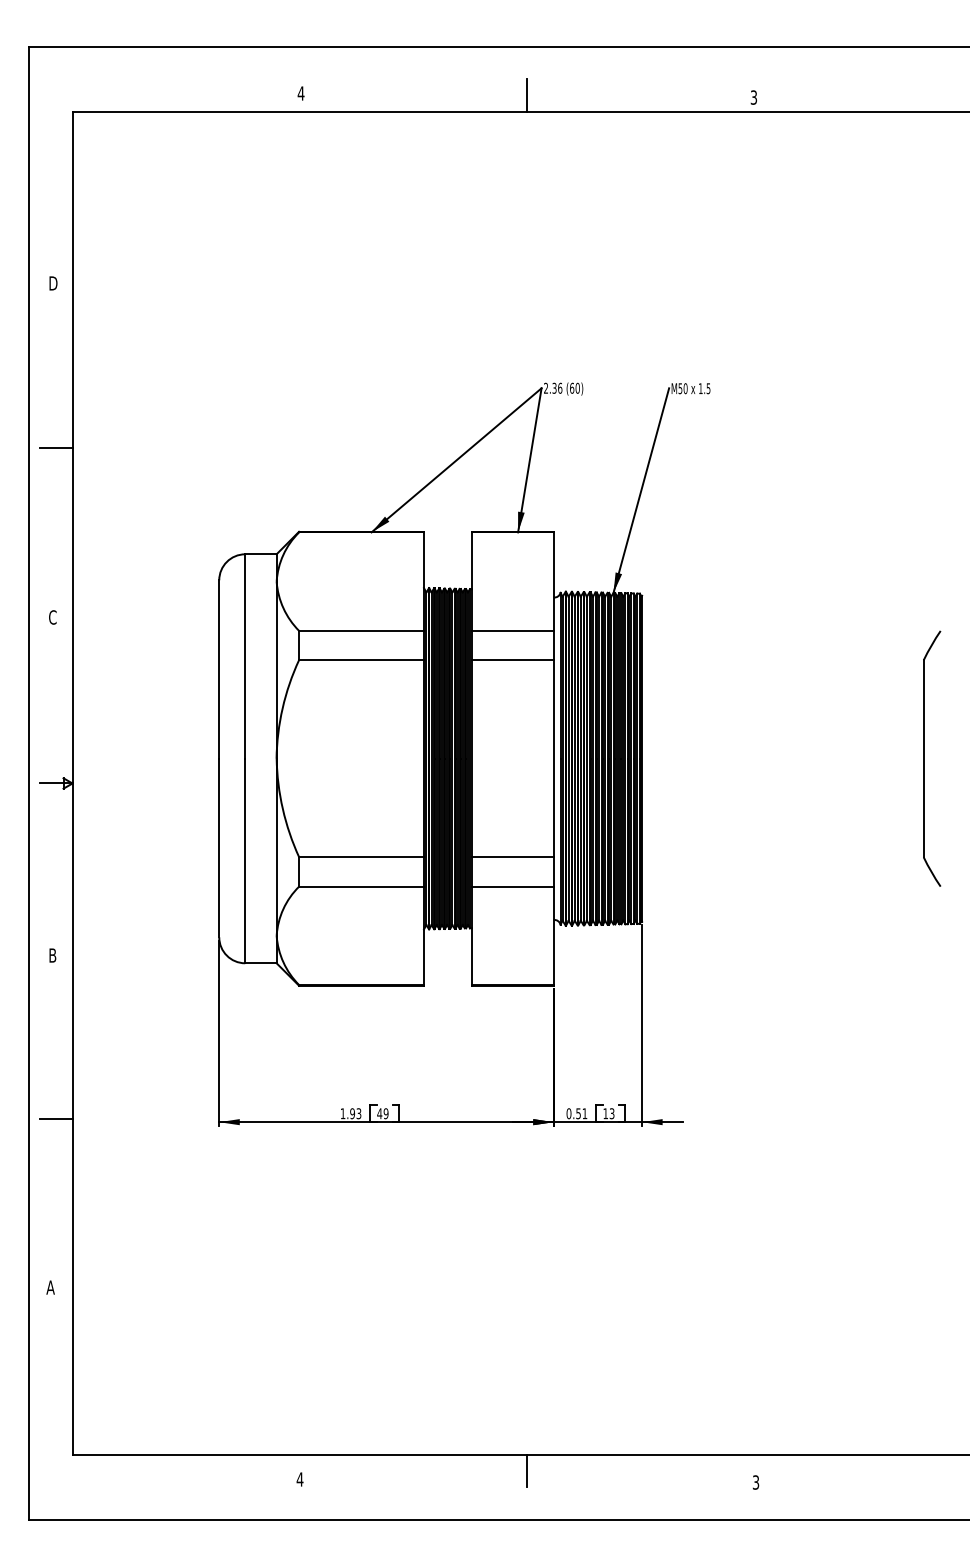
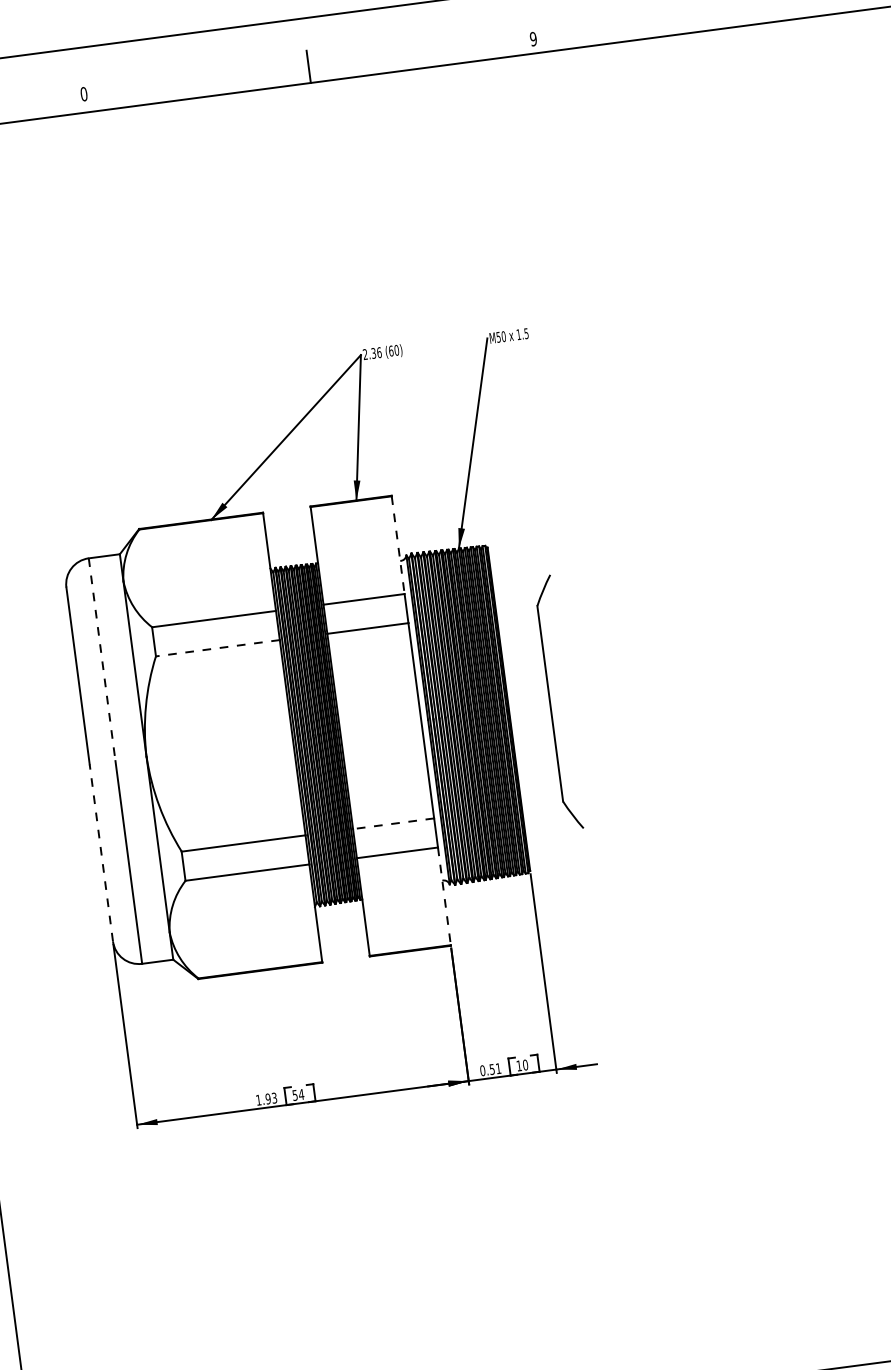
text: (300, 93) -> (83, 94), 4 -> 0
text: (753, 97) -> (533, 39), 3 -> 9
line: (553, 582) -> (398, 546), solid -> dashed
line: (245, 657) -> (102, 660), solid -> dashed
line: (361, 660) -> (217, 648), solid -> dashed
part: (924, 758) -> (550, 703), moved
line: (219, 847) -> (101, 852), solid -> dashed
line: (512, 857) -> (393, 824), solid -> dashed
line: (553, 936) -> (444, 897), solid -> dashed
text: (382, 1113) -> (297, 1094), 49 -> 54
text: (611, 1113) -> (524, 1064), 13 -> 10

